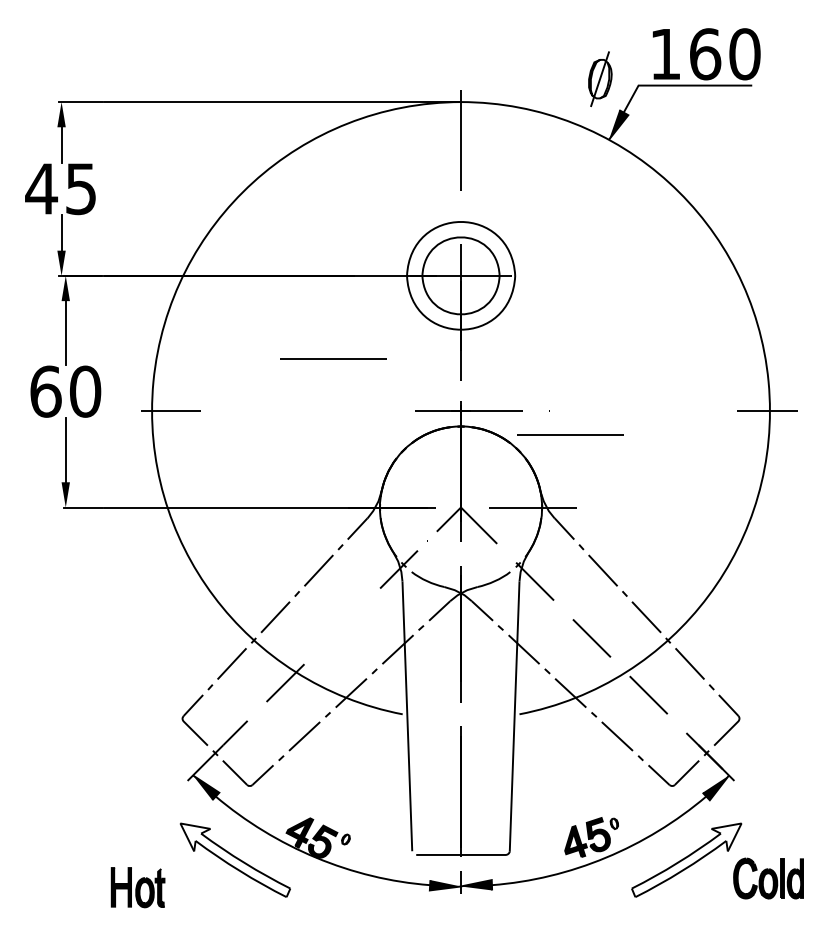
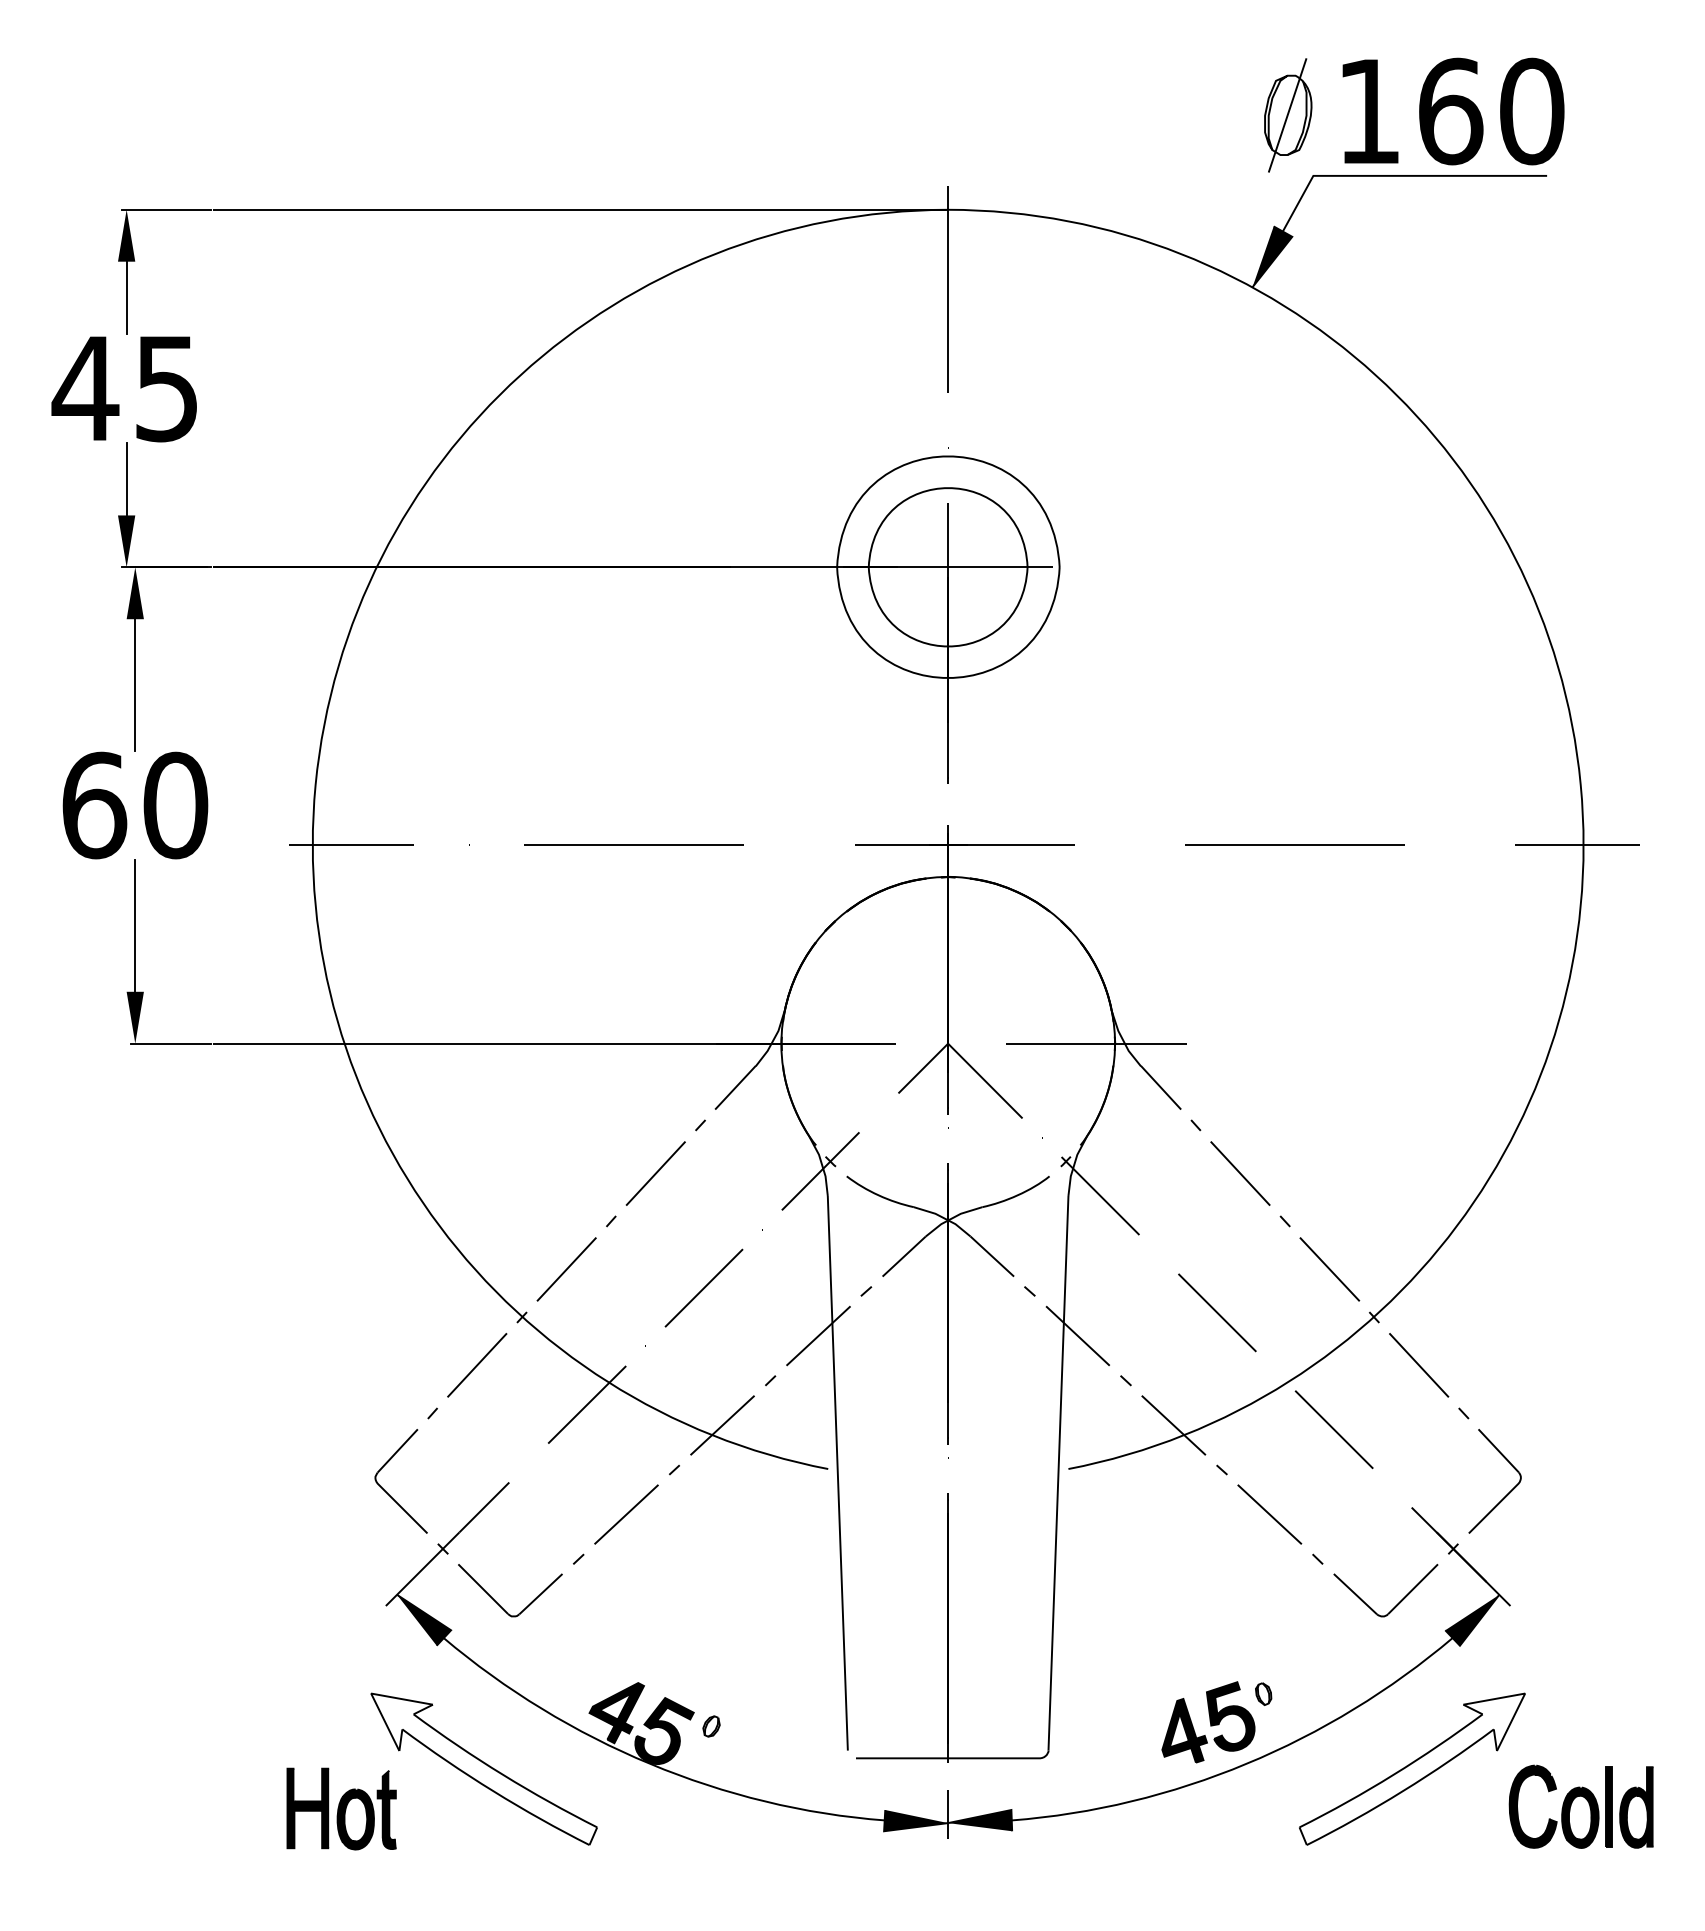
part: (600, 78) -> (1288, 114), moved
line: (333, 358) -> (634, 844), moved
line: (570, 434) -> (1294, 844), moved
line: (342, 626) -> (704, 1288), added
part: (137, 887) -> (340, 1808), moved

